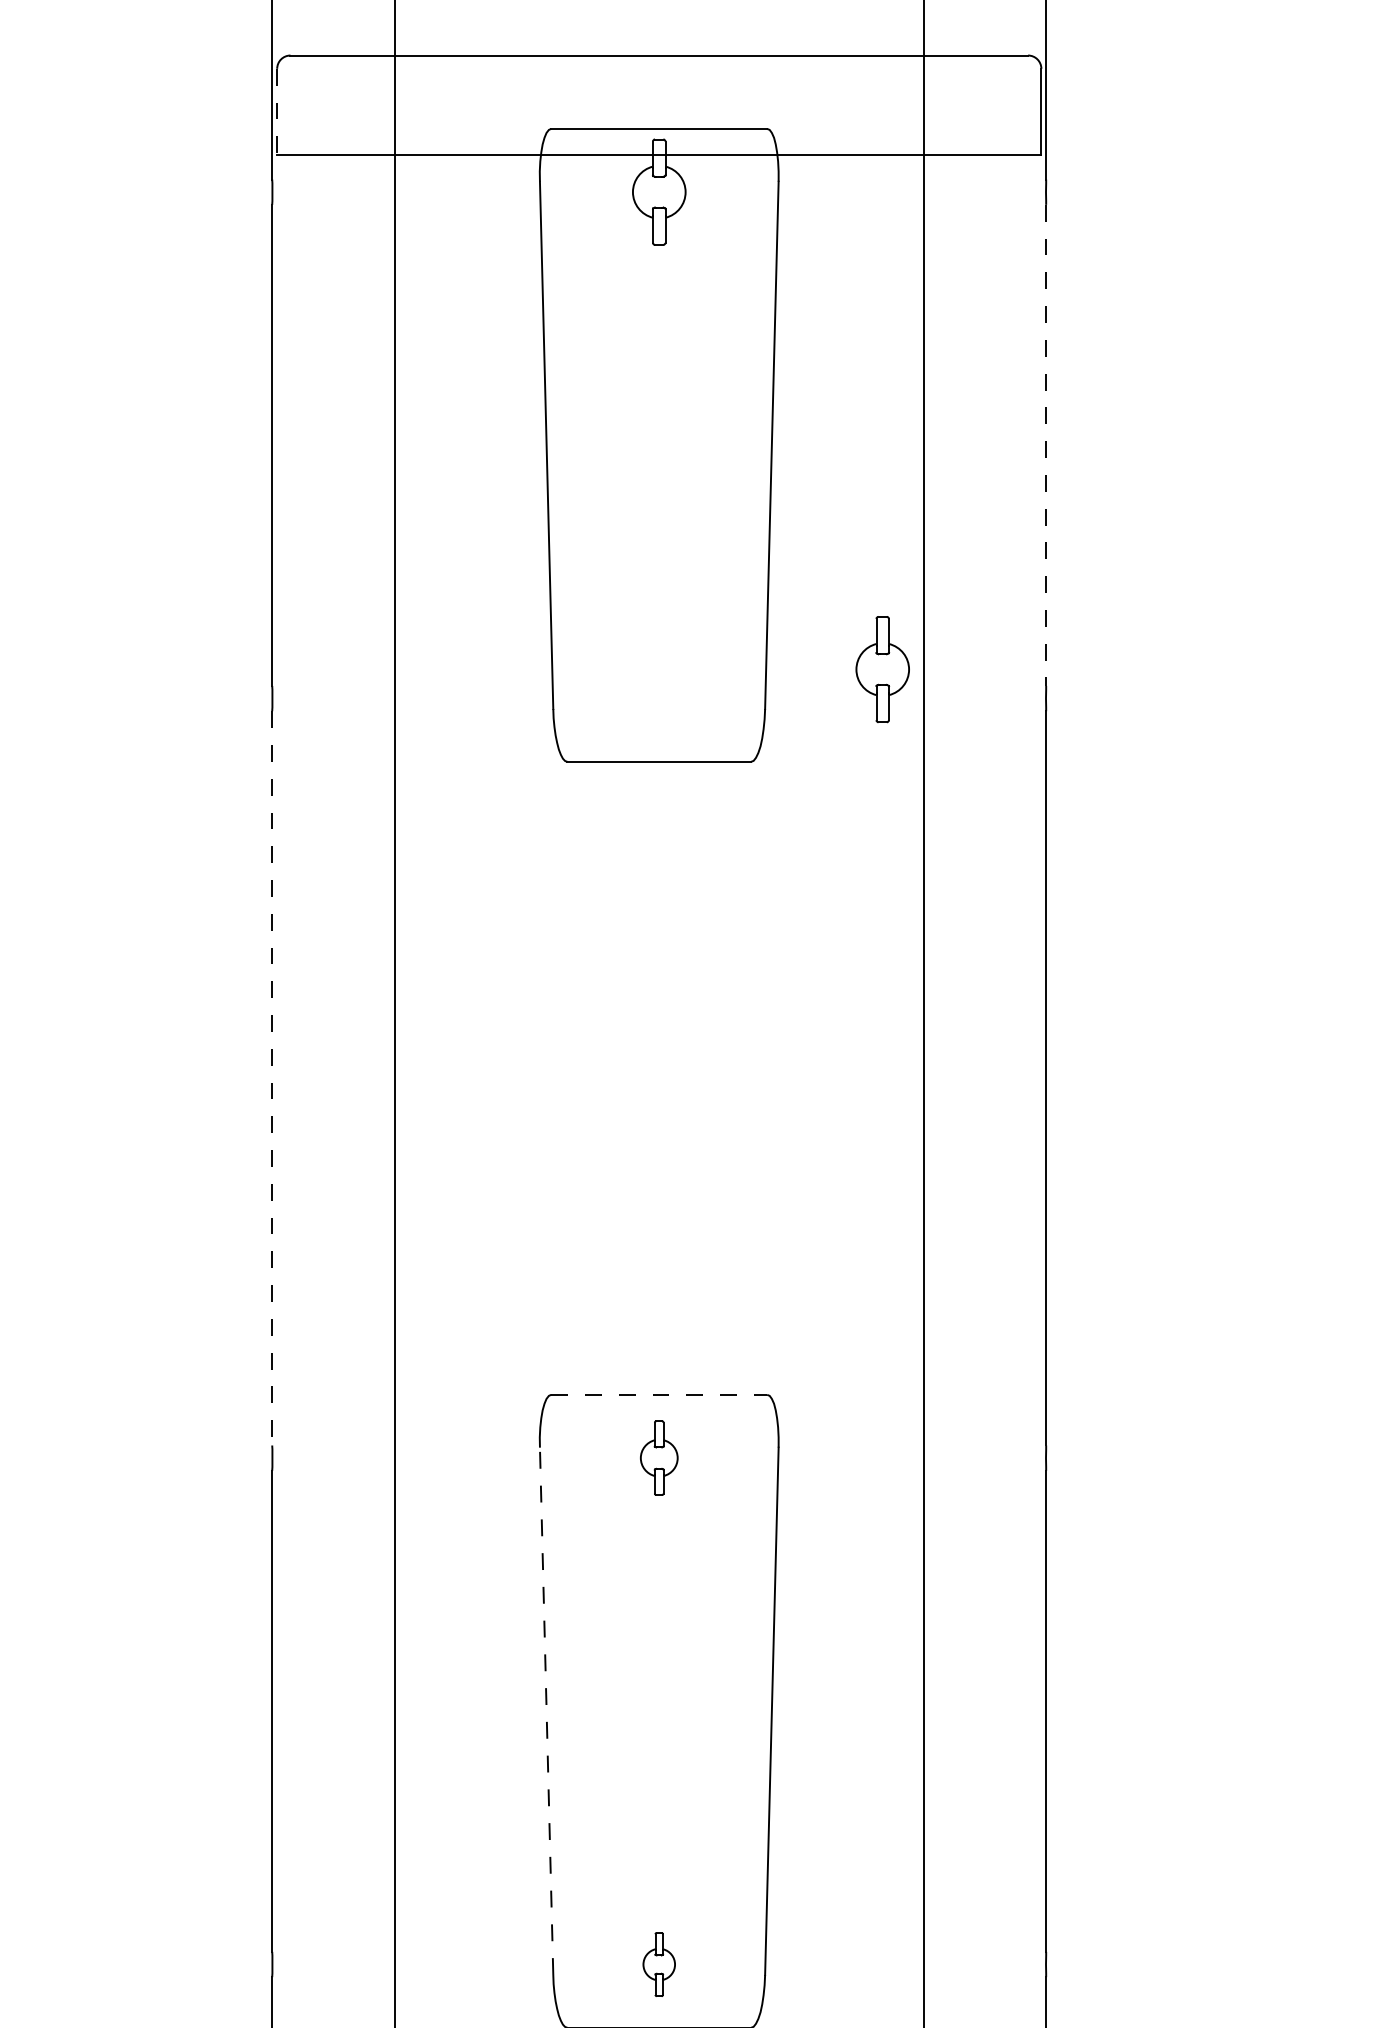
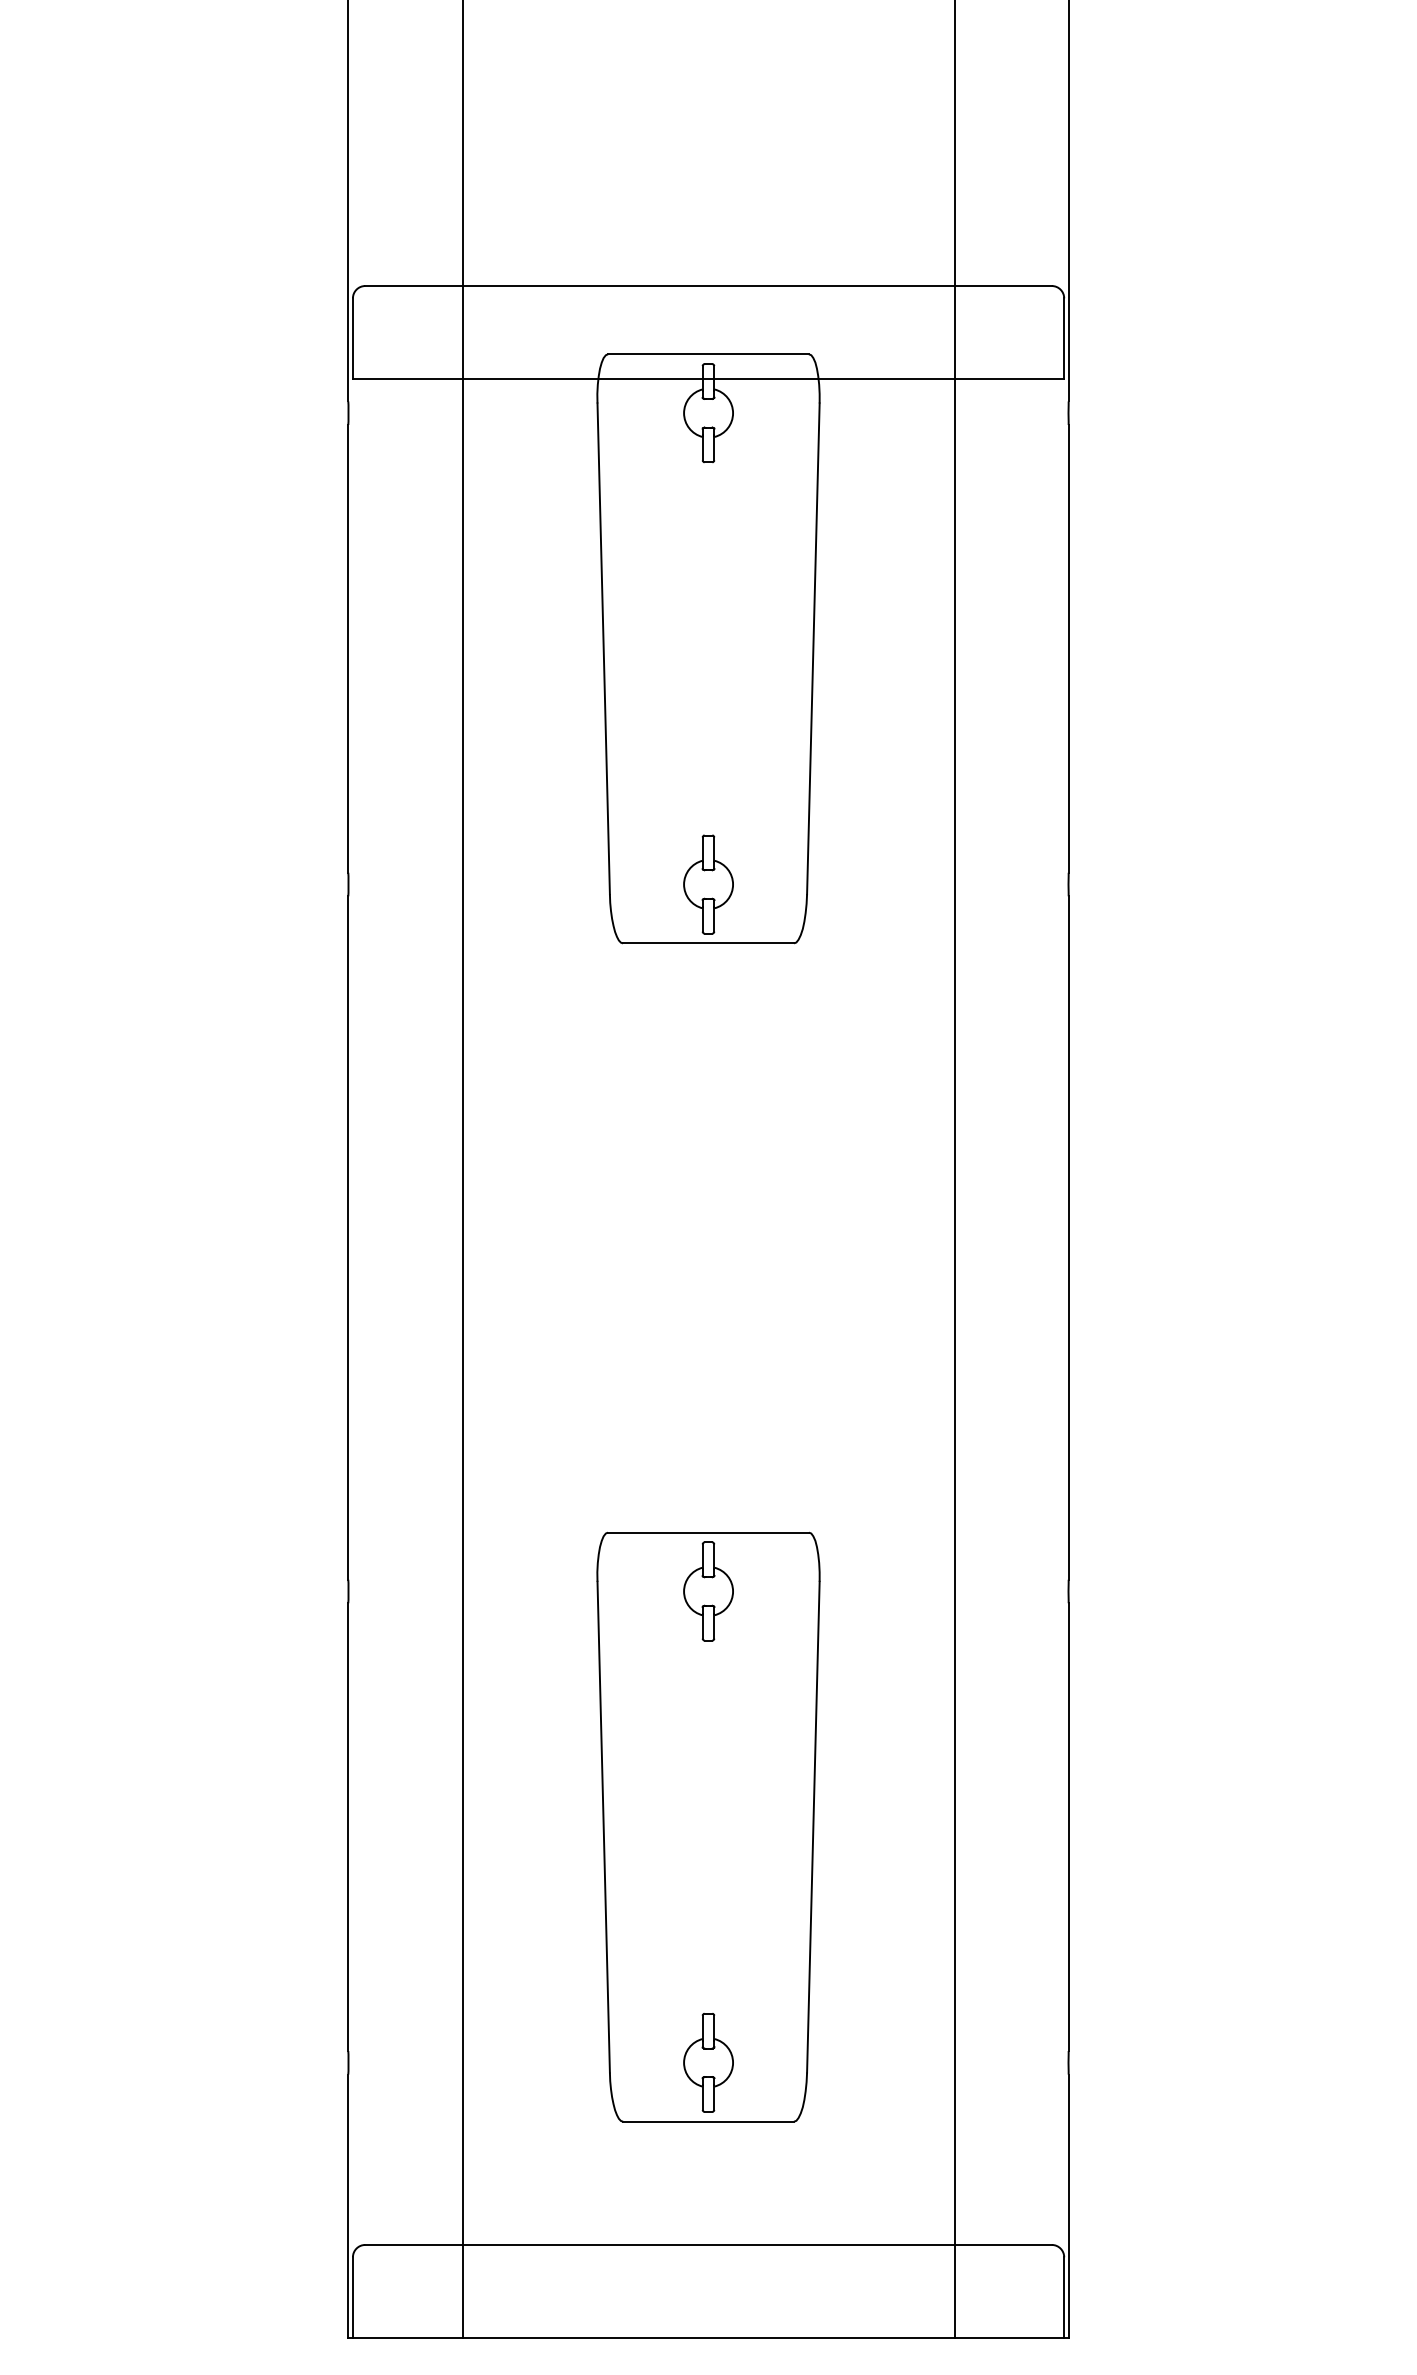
line: (276, 112) -> (352, 339), dashed -> solid
line: (1045, 444) -> (1068, 648), dashed -> solid
part: (882, 669) -> (708, 884), moved
line: (272, 1078) -> (348, 1238), dashed -> solid
line: (659, 1394) -> (708, 1532), dashed -> solid
part: (659, 1458) -> (708, 1591), size x1.43
line: (546, 1710) -> (603, 1826), dashed -> solid
part: (659, 1964) -> (708, 2062), size x1.67

